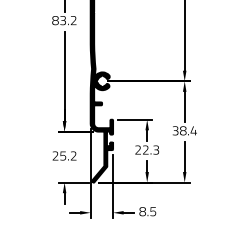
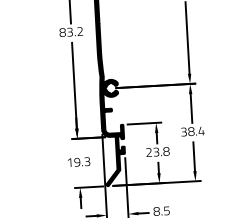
text: (151, 149) -> (161, 151), 22.3 -> 23.8
text: (64, 155) -> (78, 161), 25.2 -> 19.3

